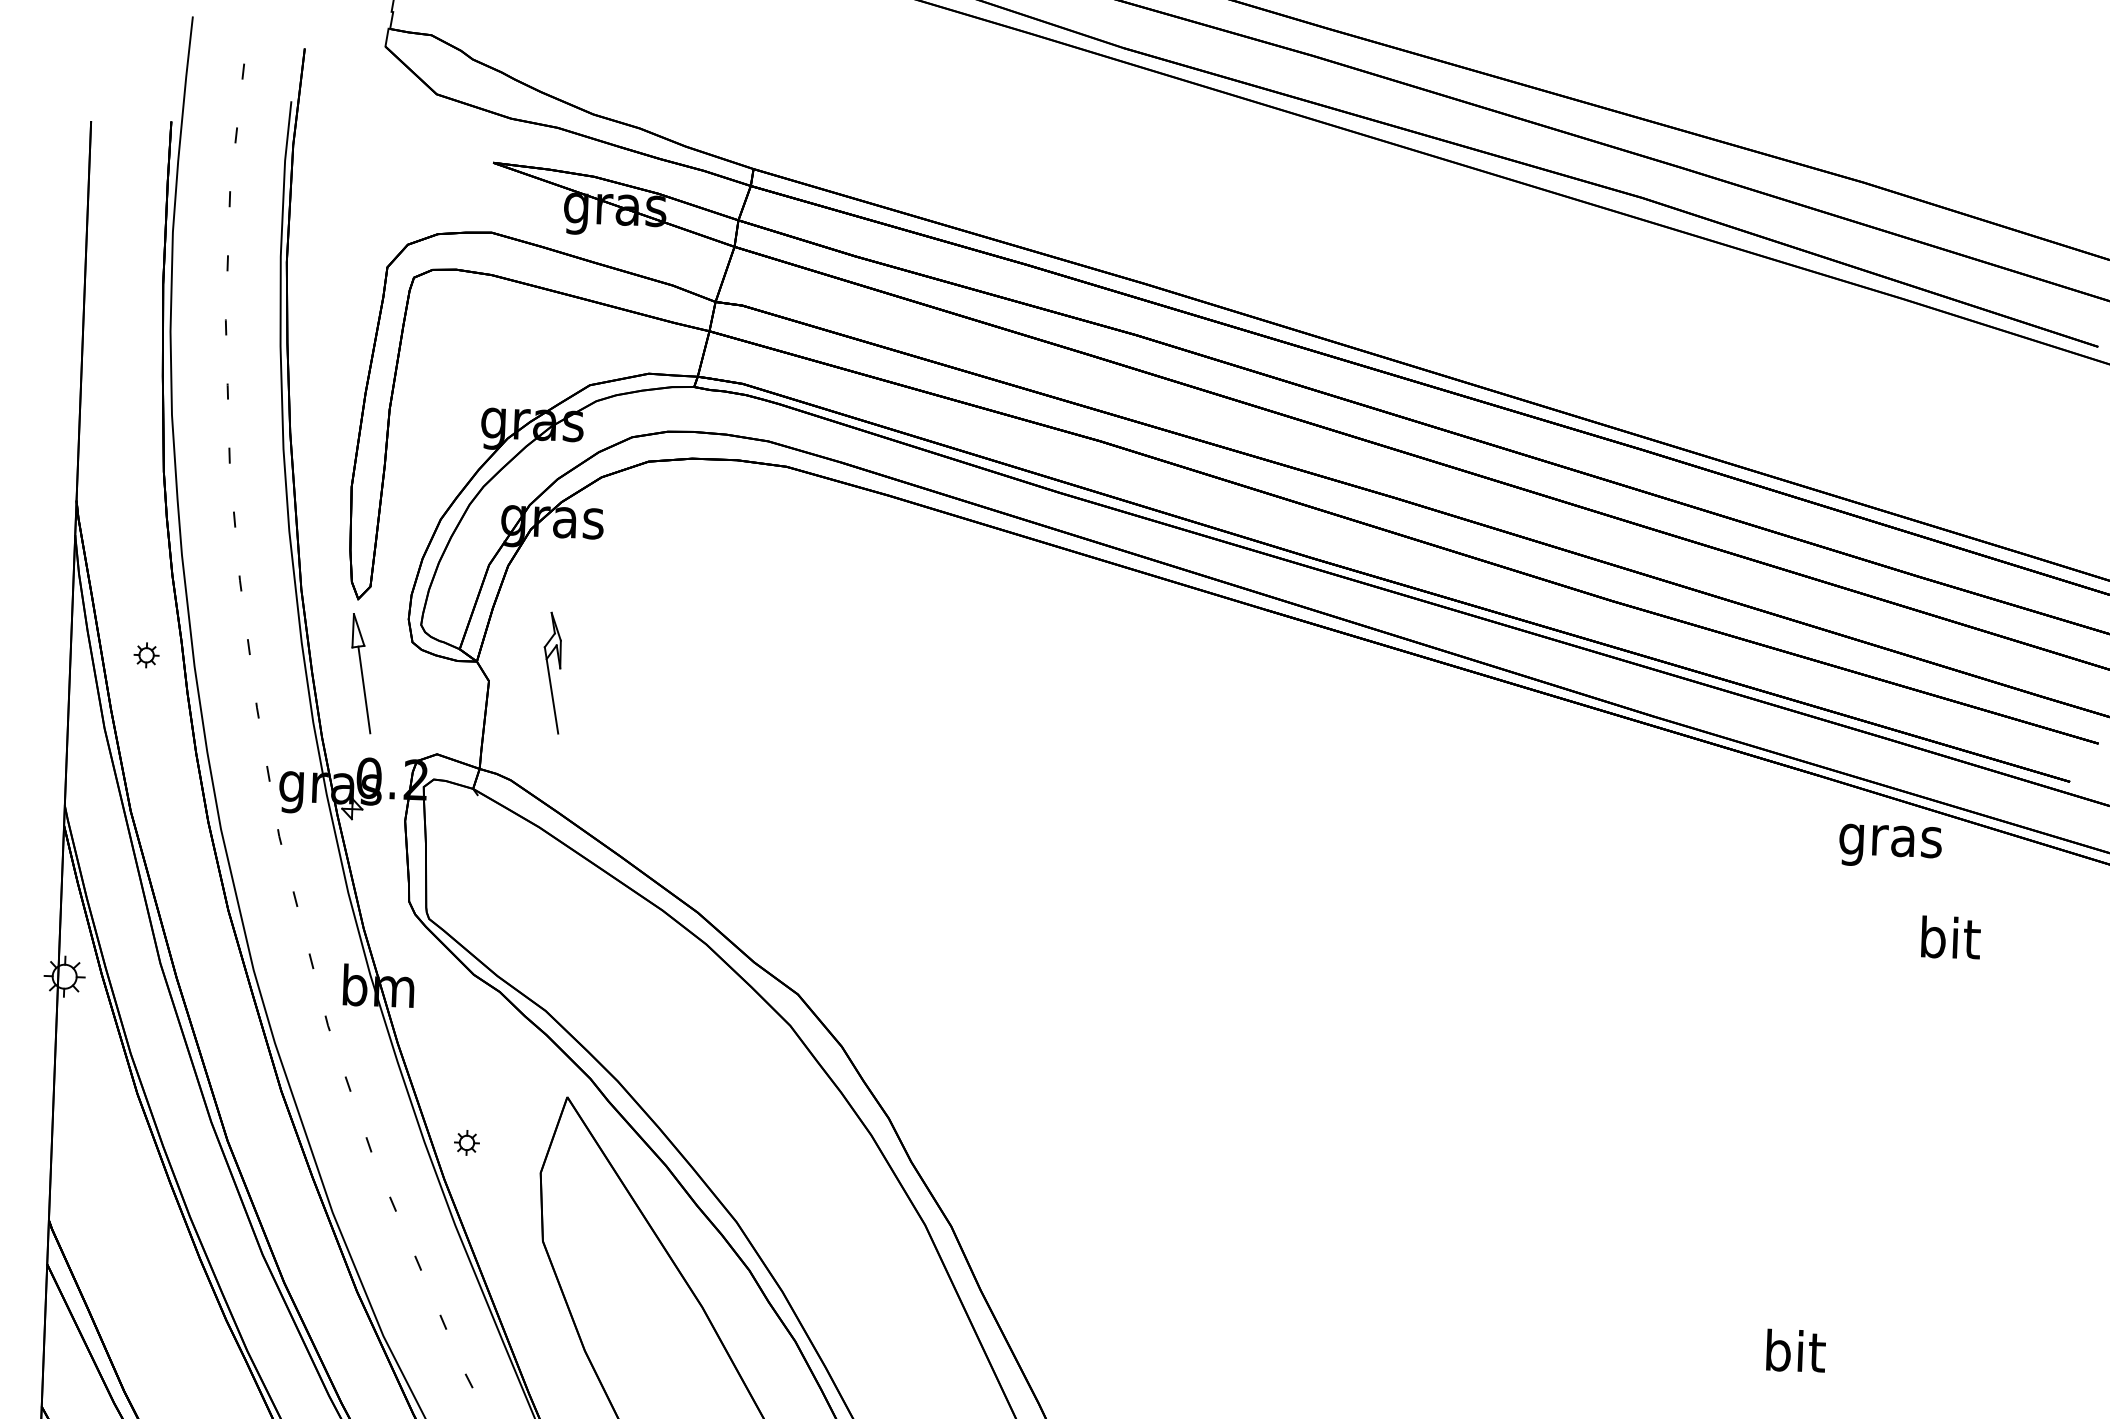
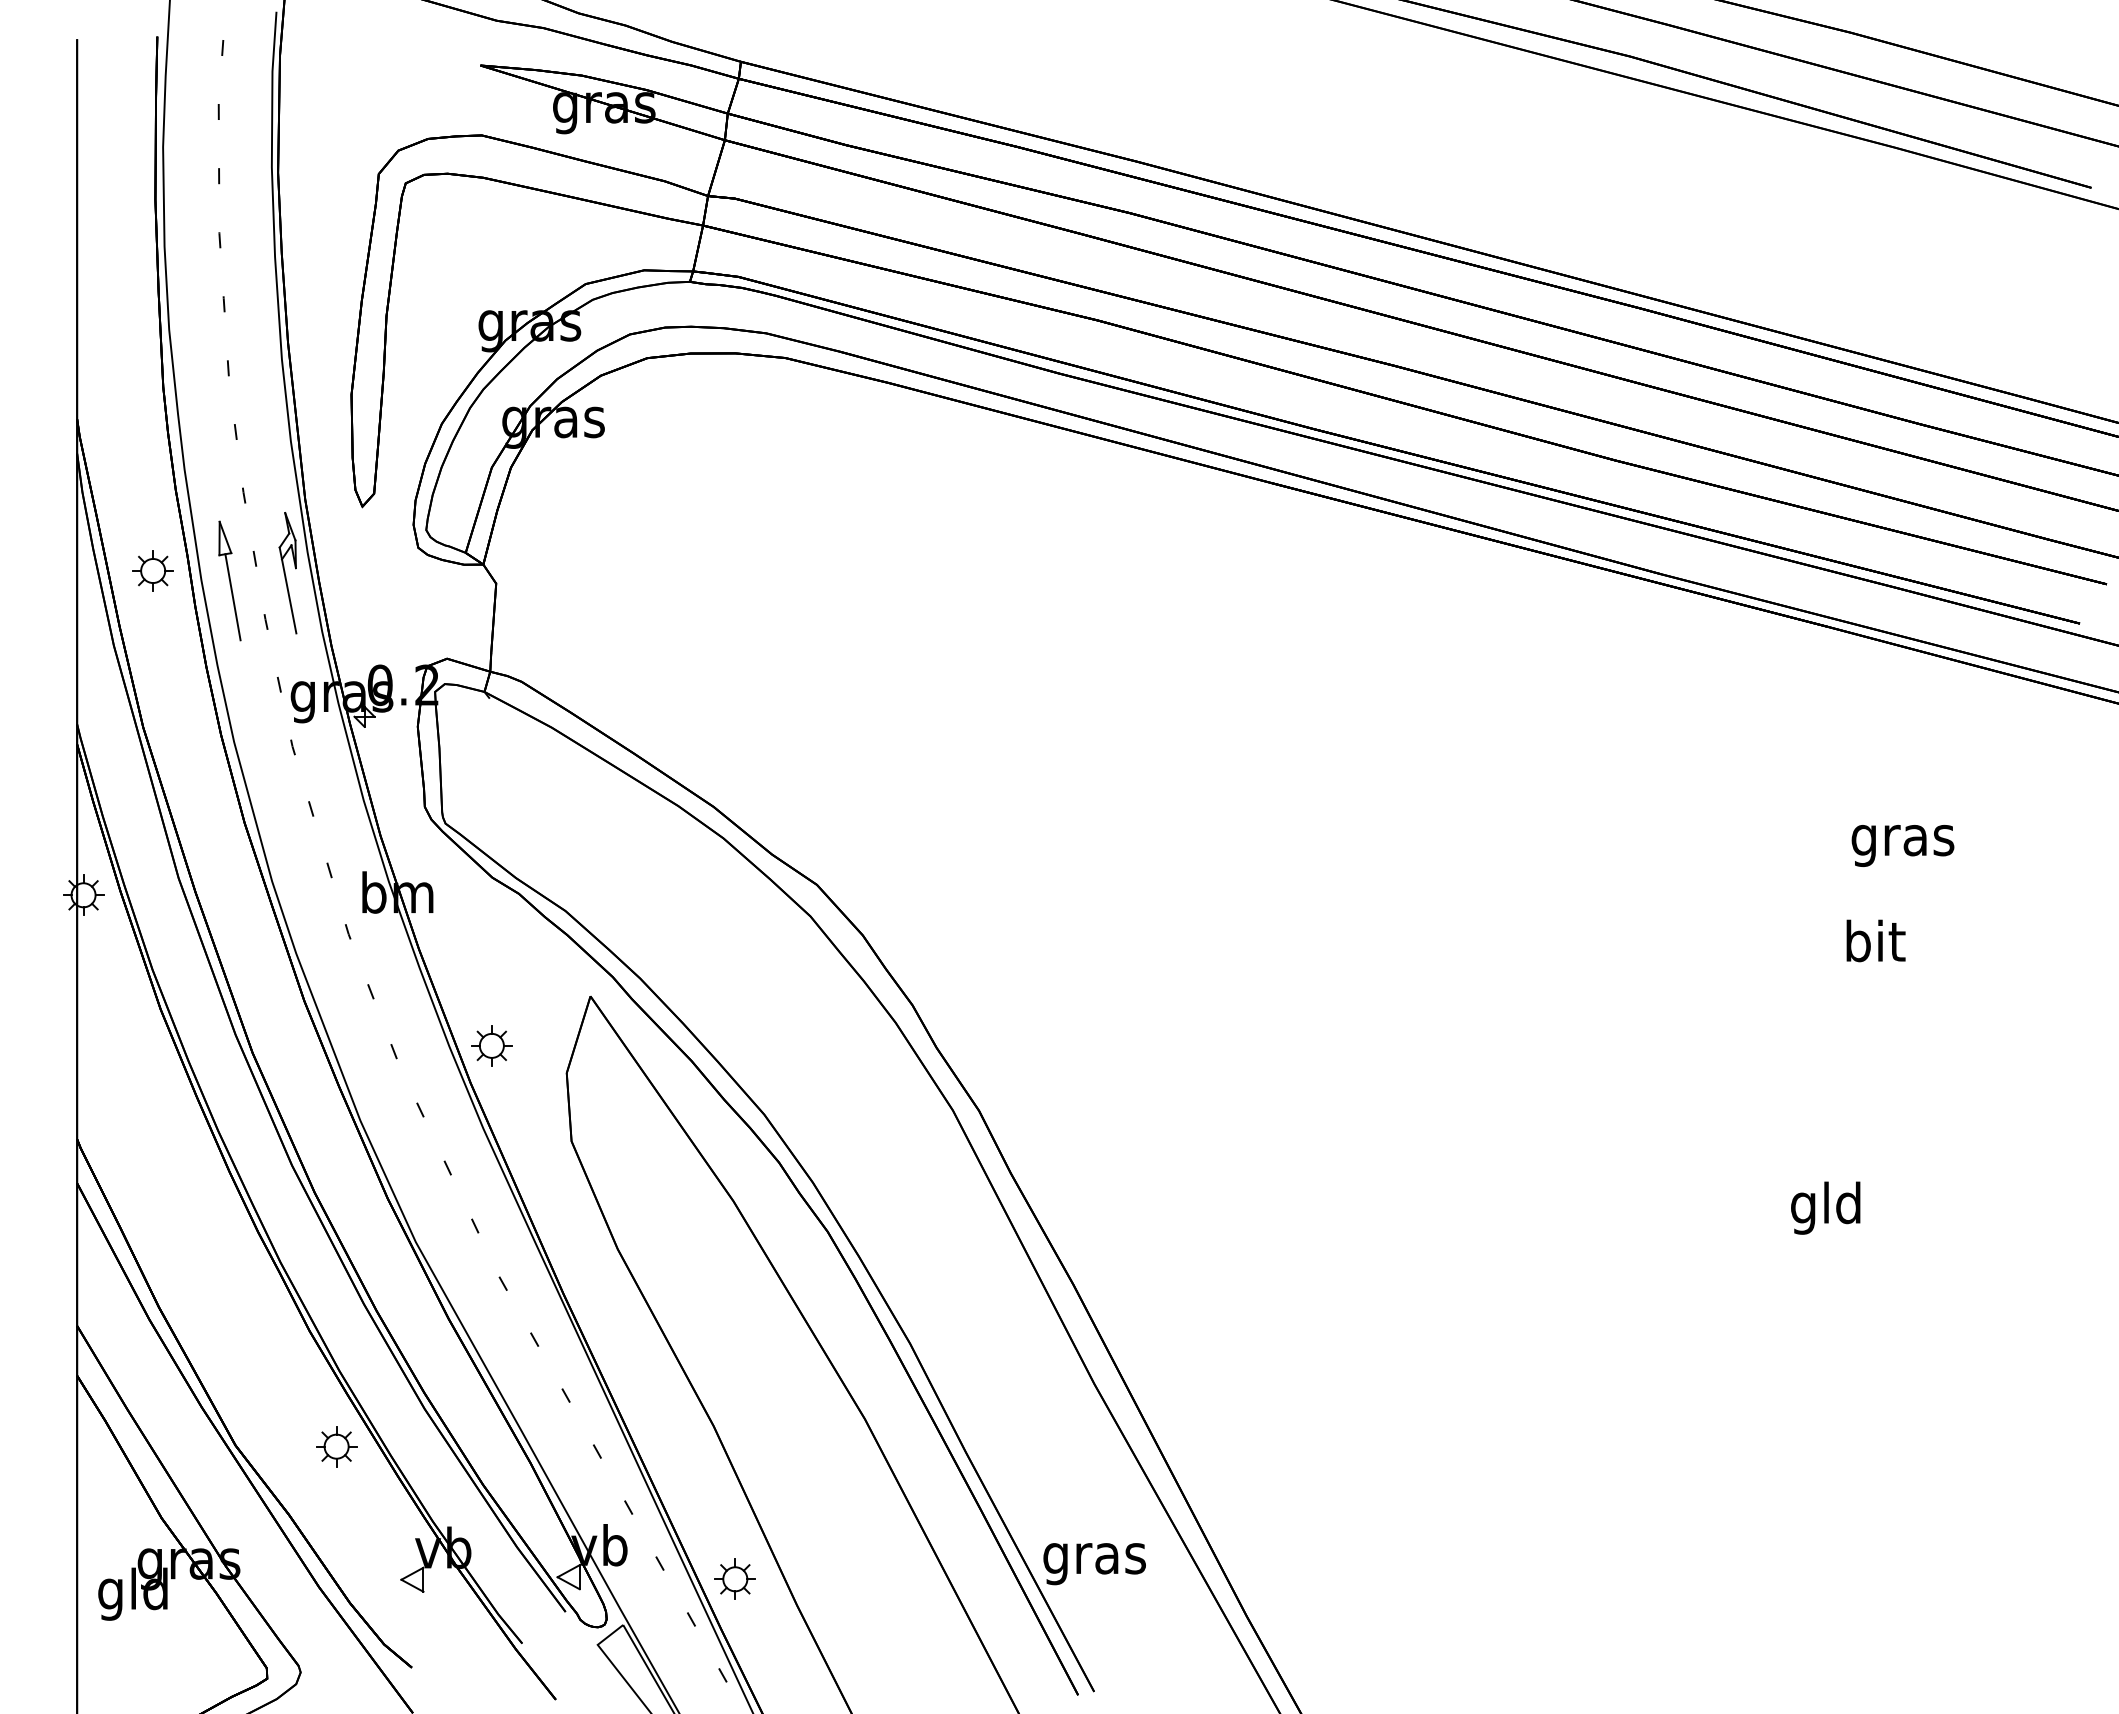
part: (146, 654) -> (152, 570), size x1.67
part: (361, 673) -> (229, 580), moved
part: (551, 673) -> (287, 573), moved
text: (1889, 845) -> (1902, 845), moved
text: (1950, 937) -> (1875, 940), moved
part: (466, 1142) -> (491, 1045), size x1.67
text: (1793, 1355) -> (1825, 1207), bit -> gld

